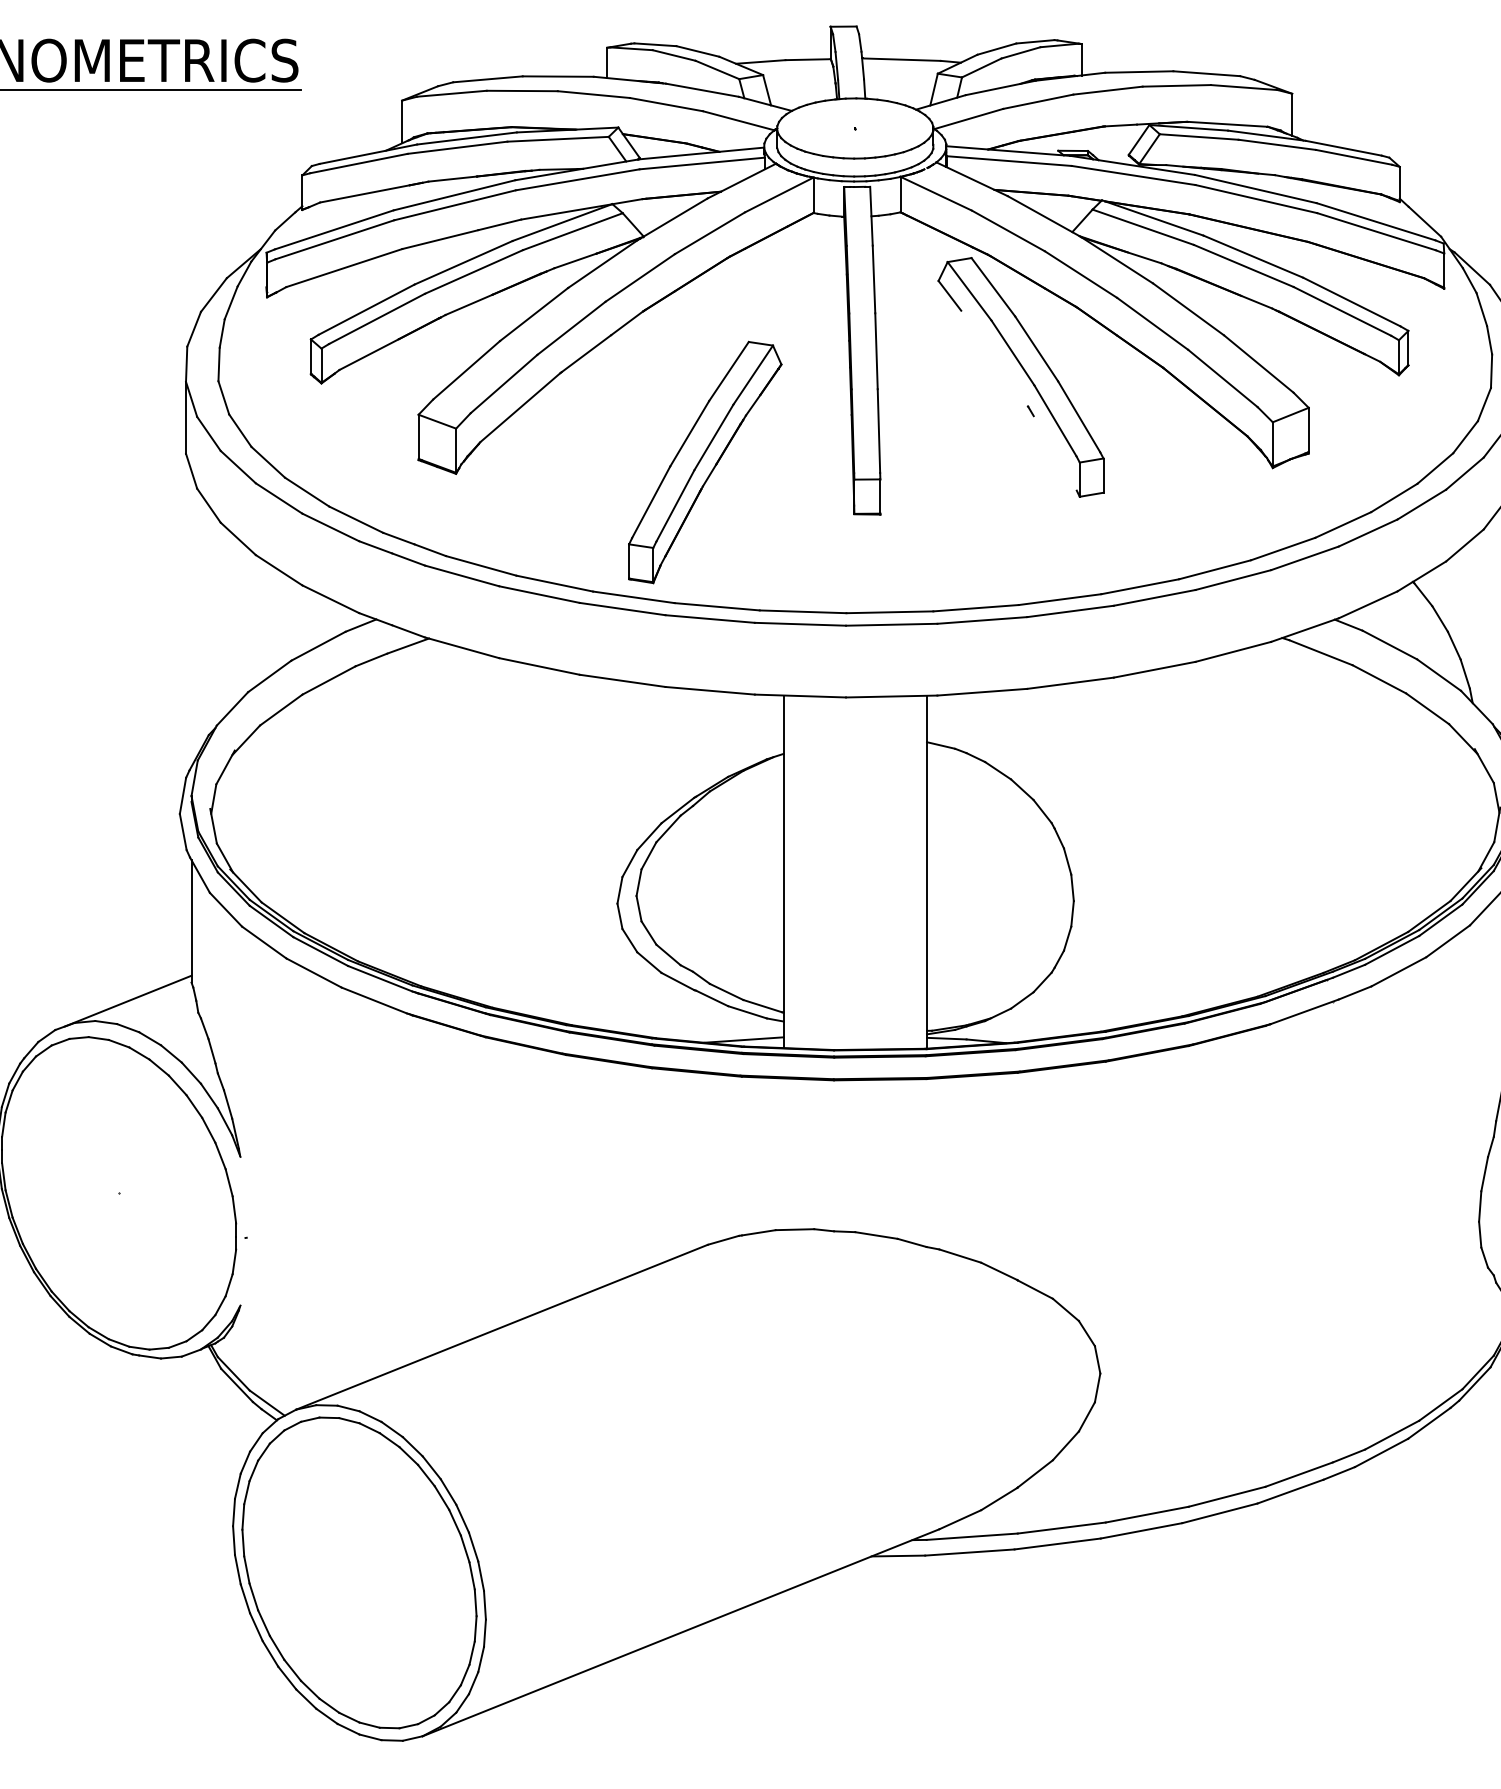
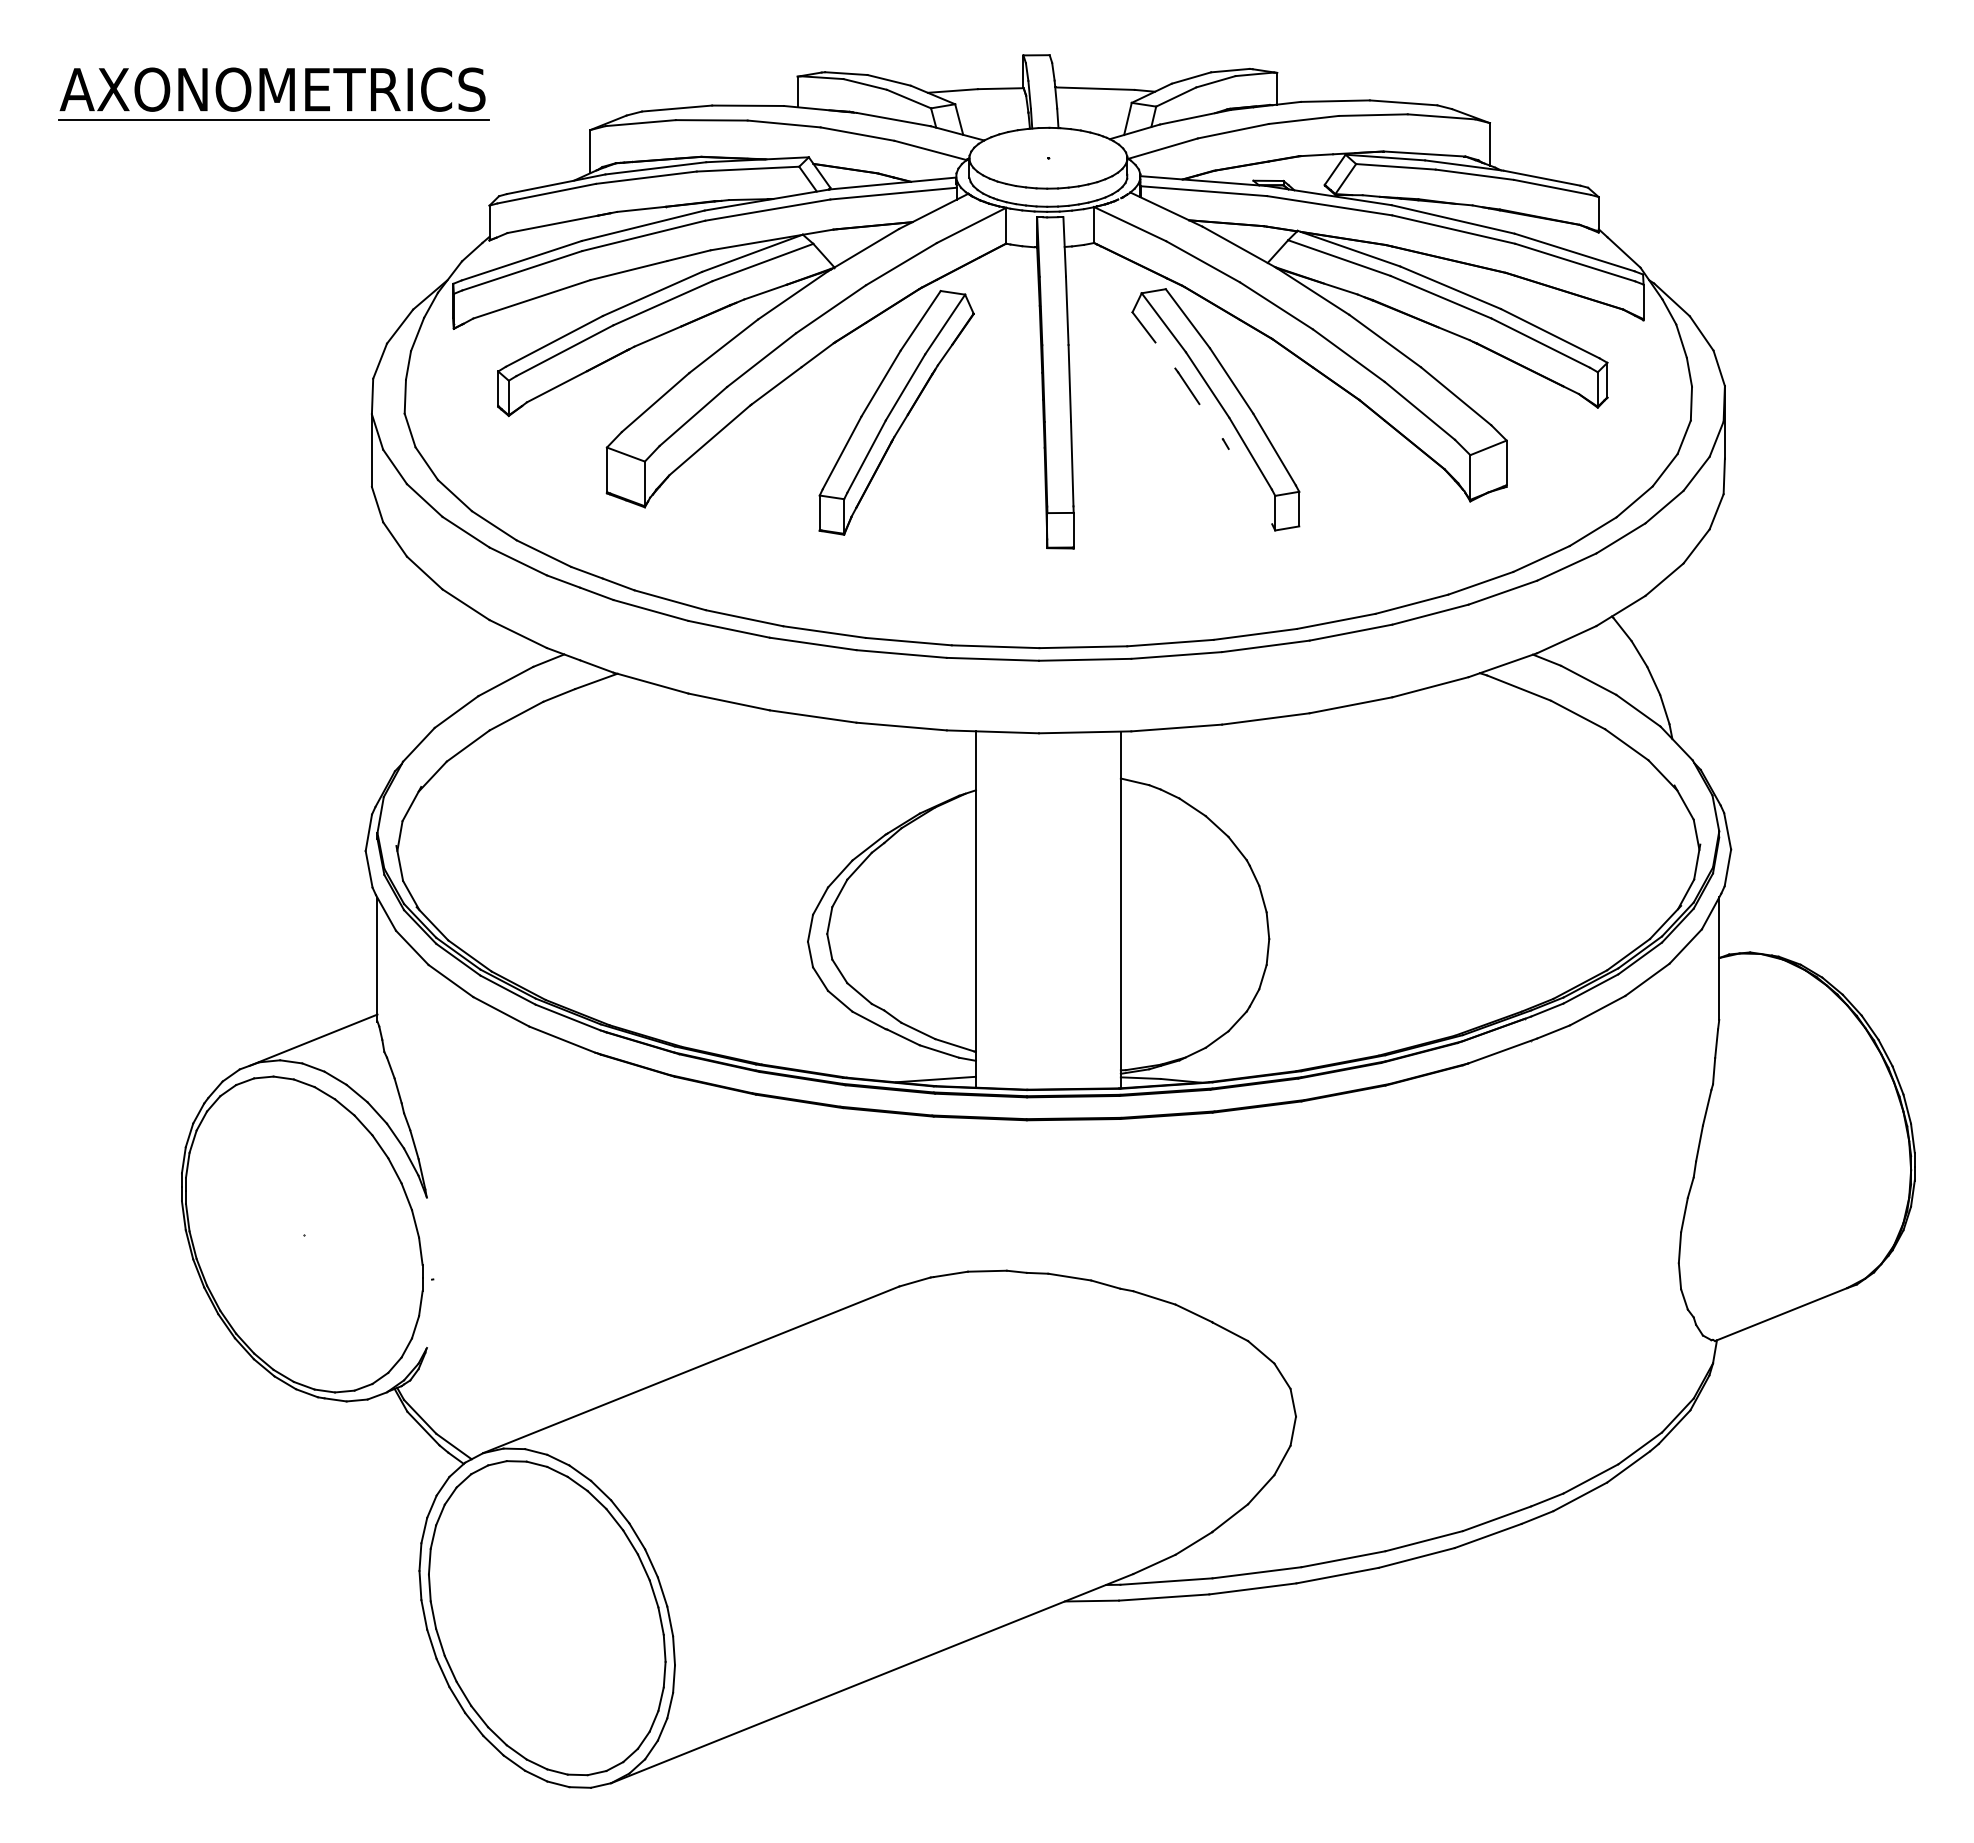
line: (992, 354) -> (1187, 386), added
part: (705, 462) -> (896, 412), moved

